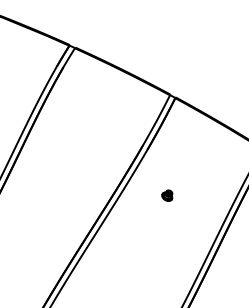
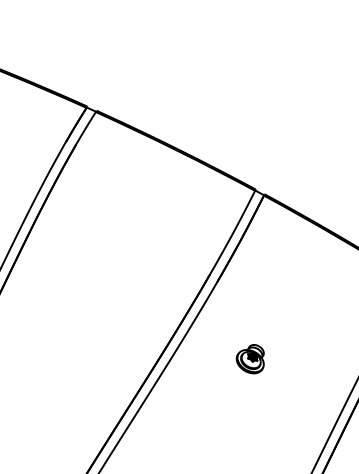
part: (167, 195) -> (250, 358), size x1.6

